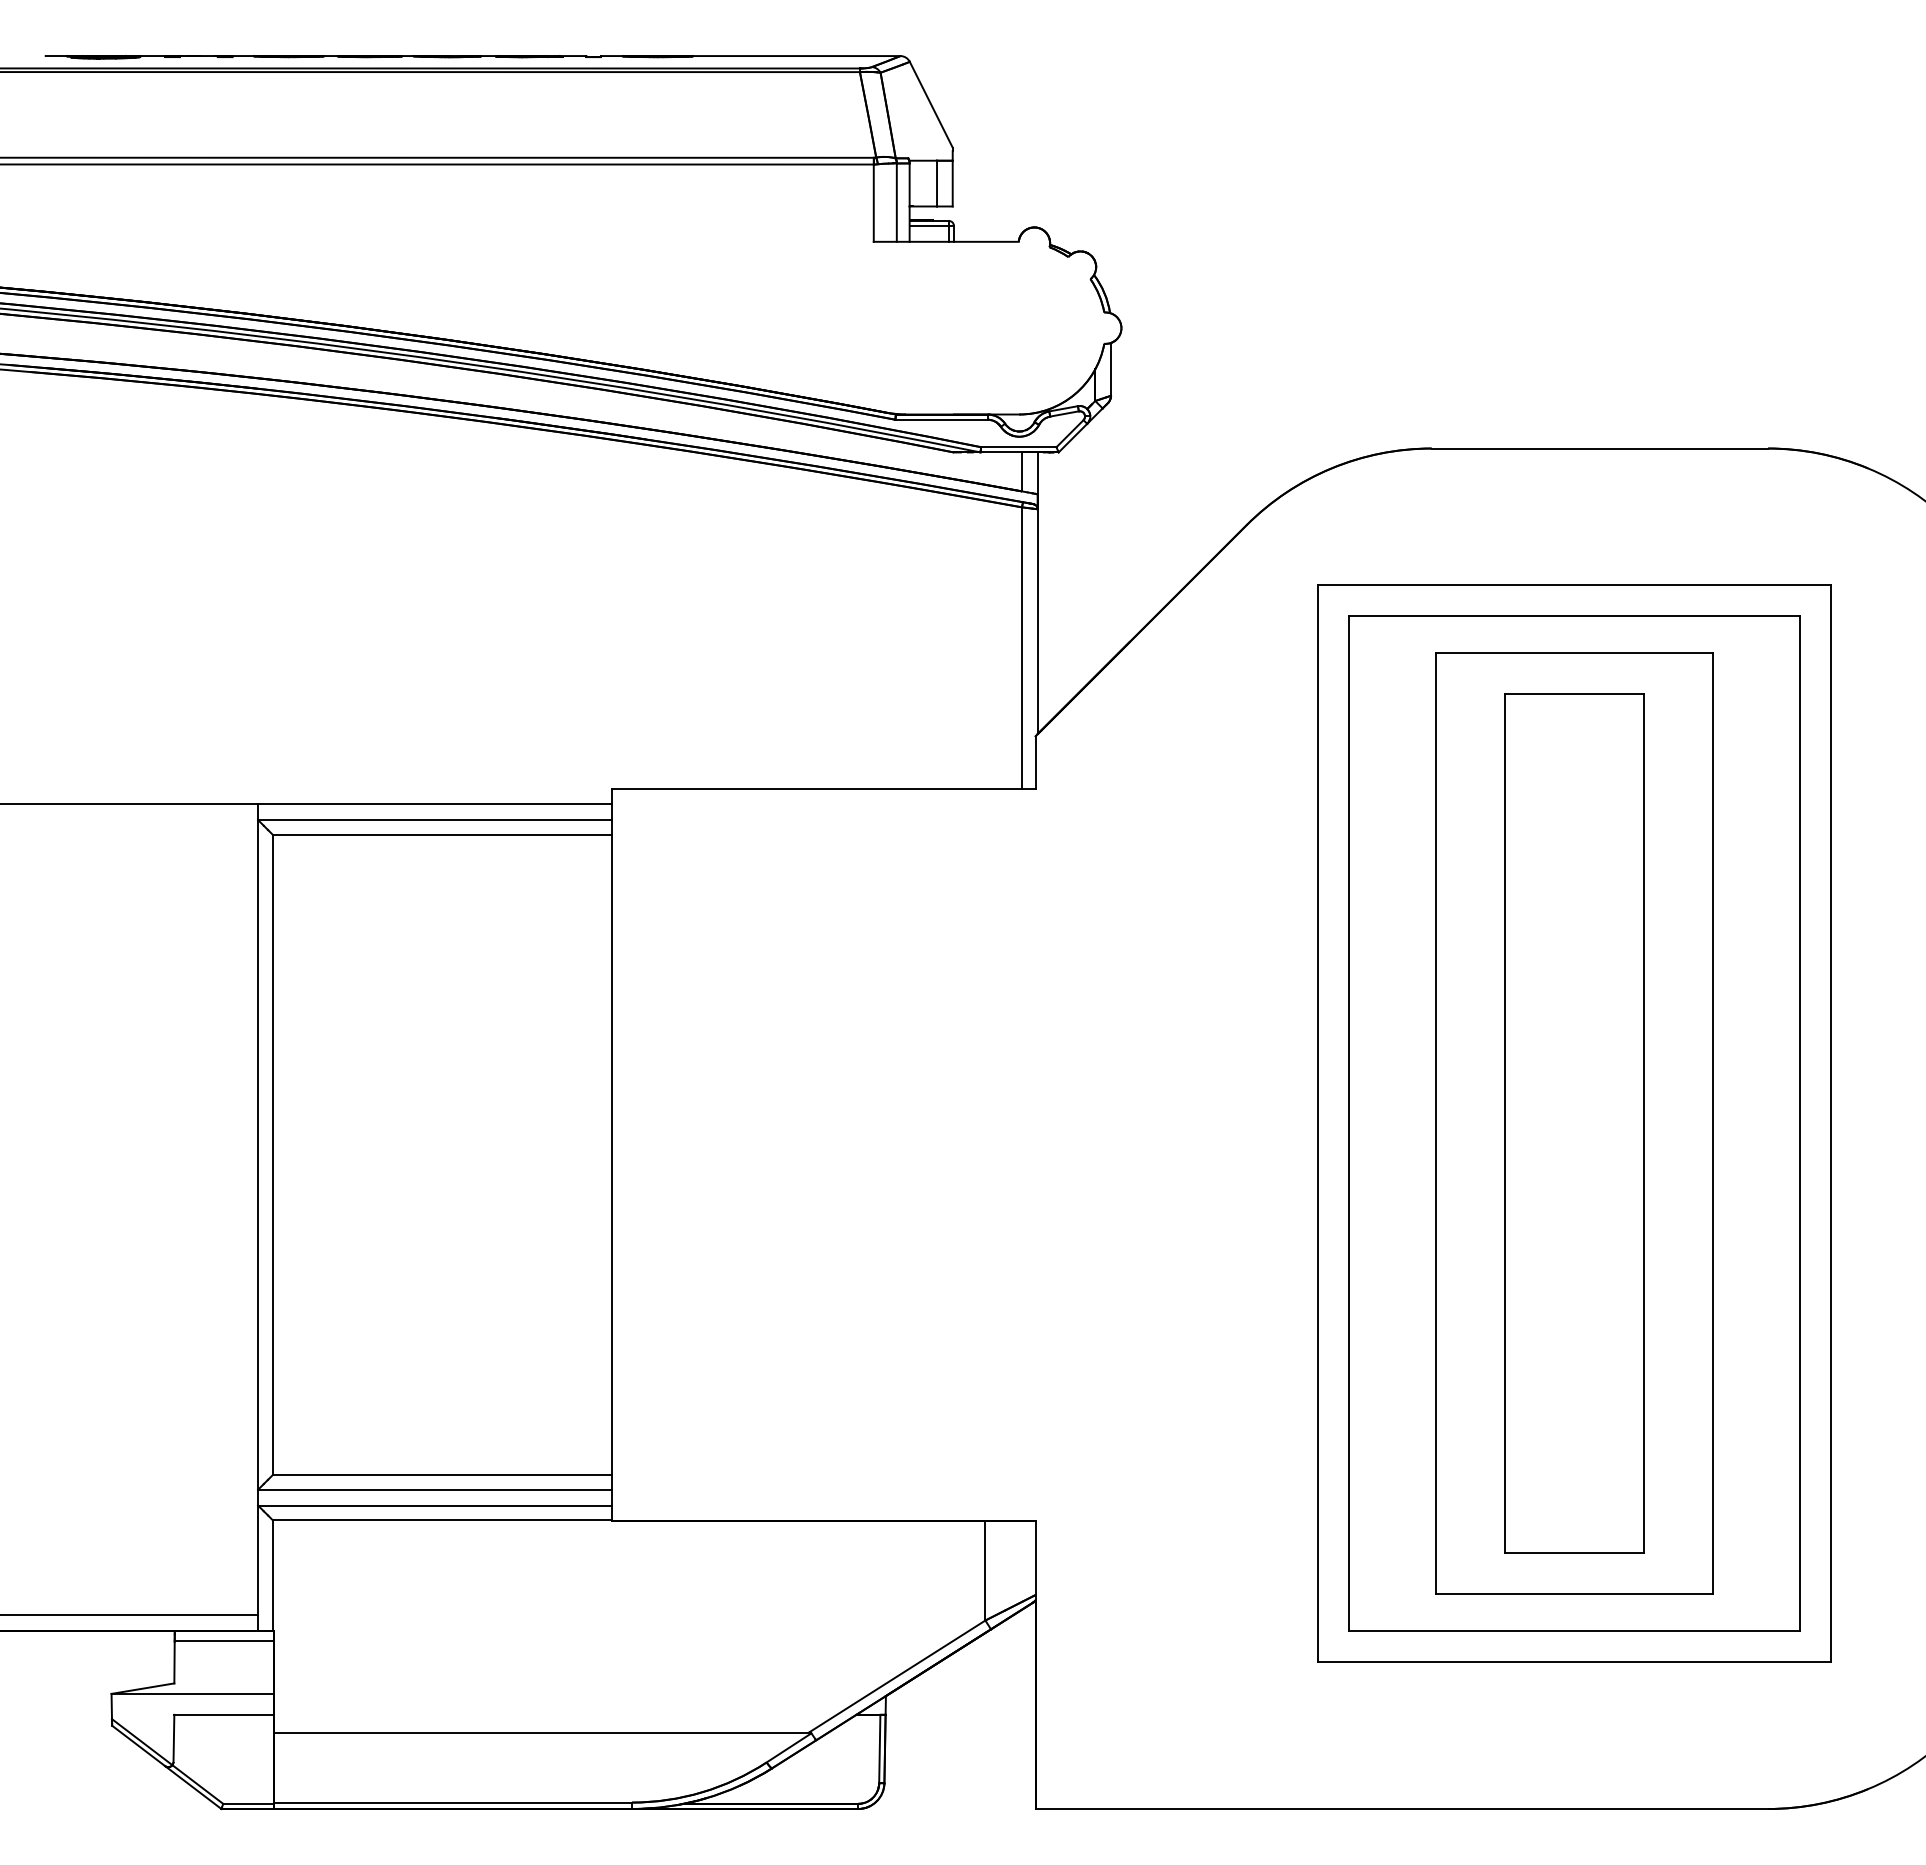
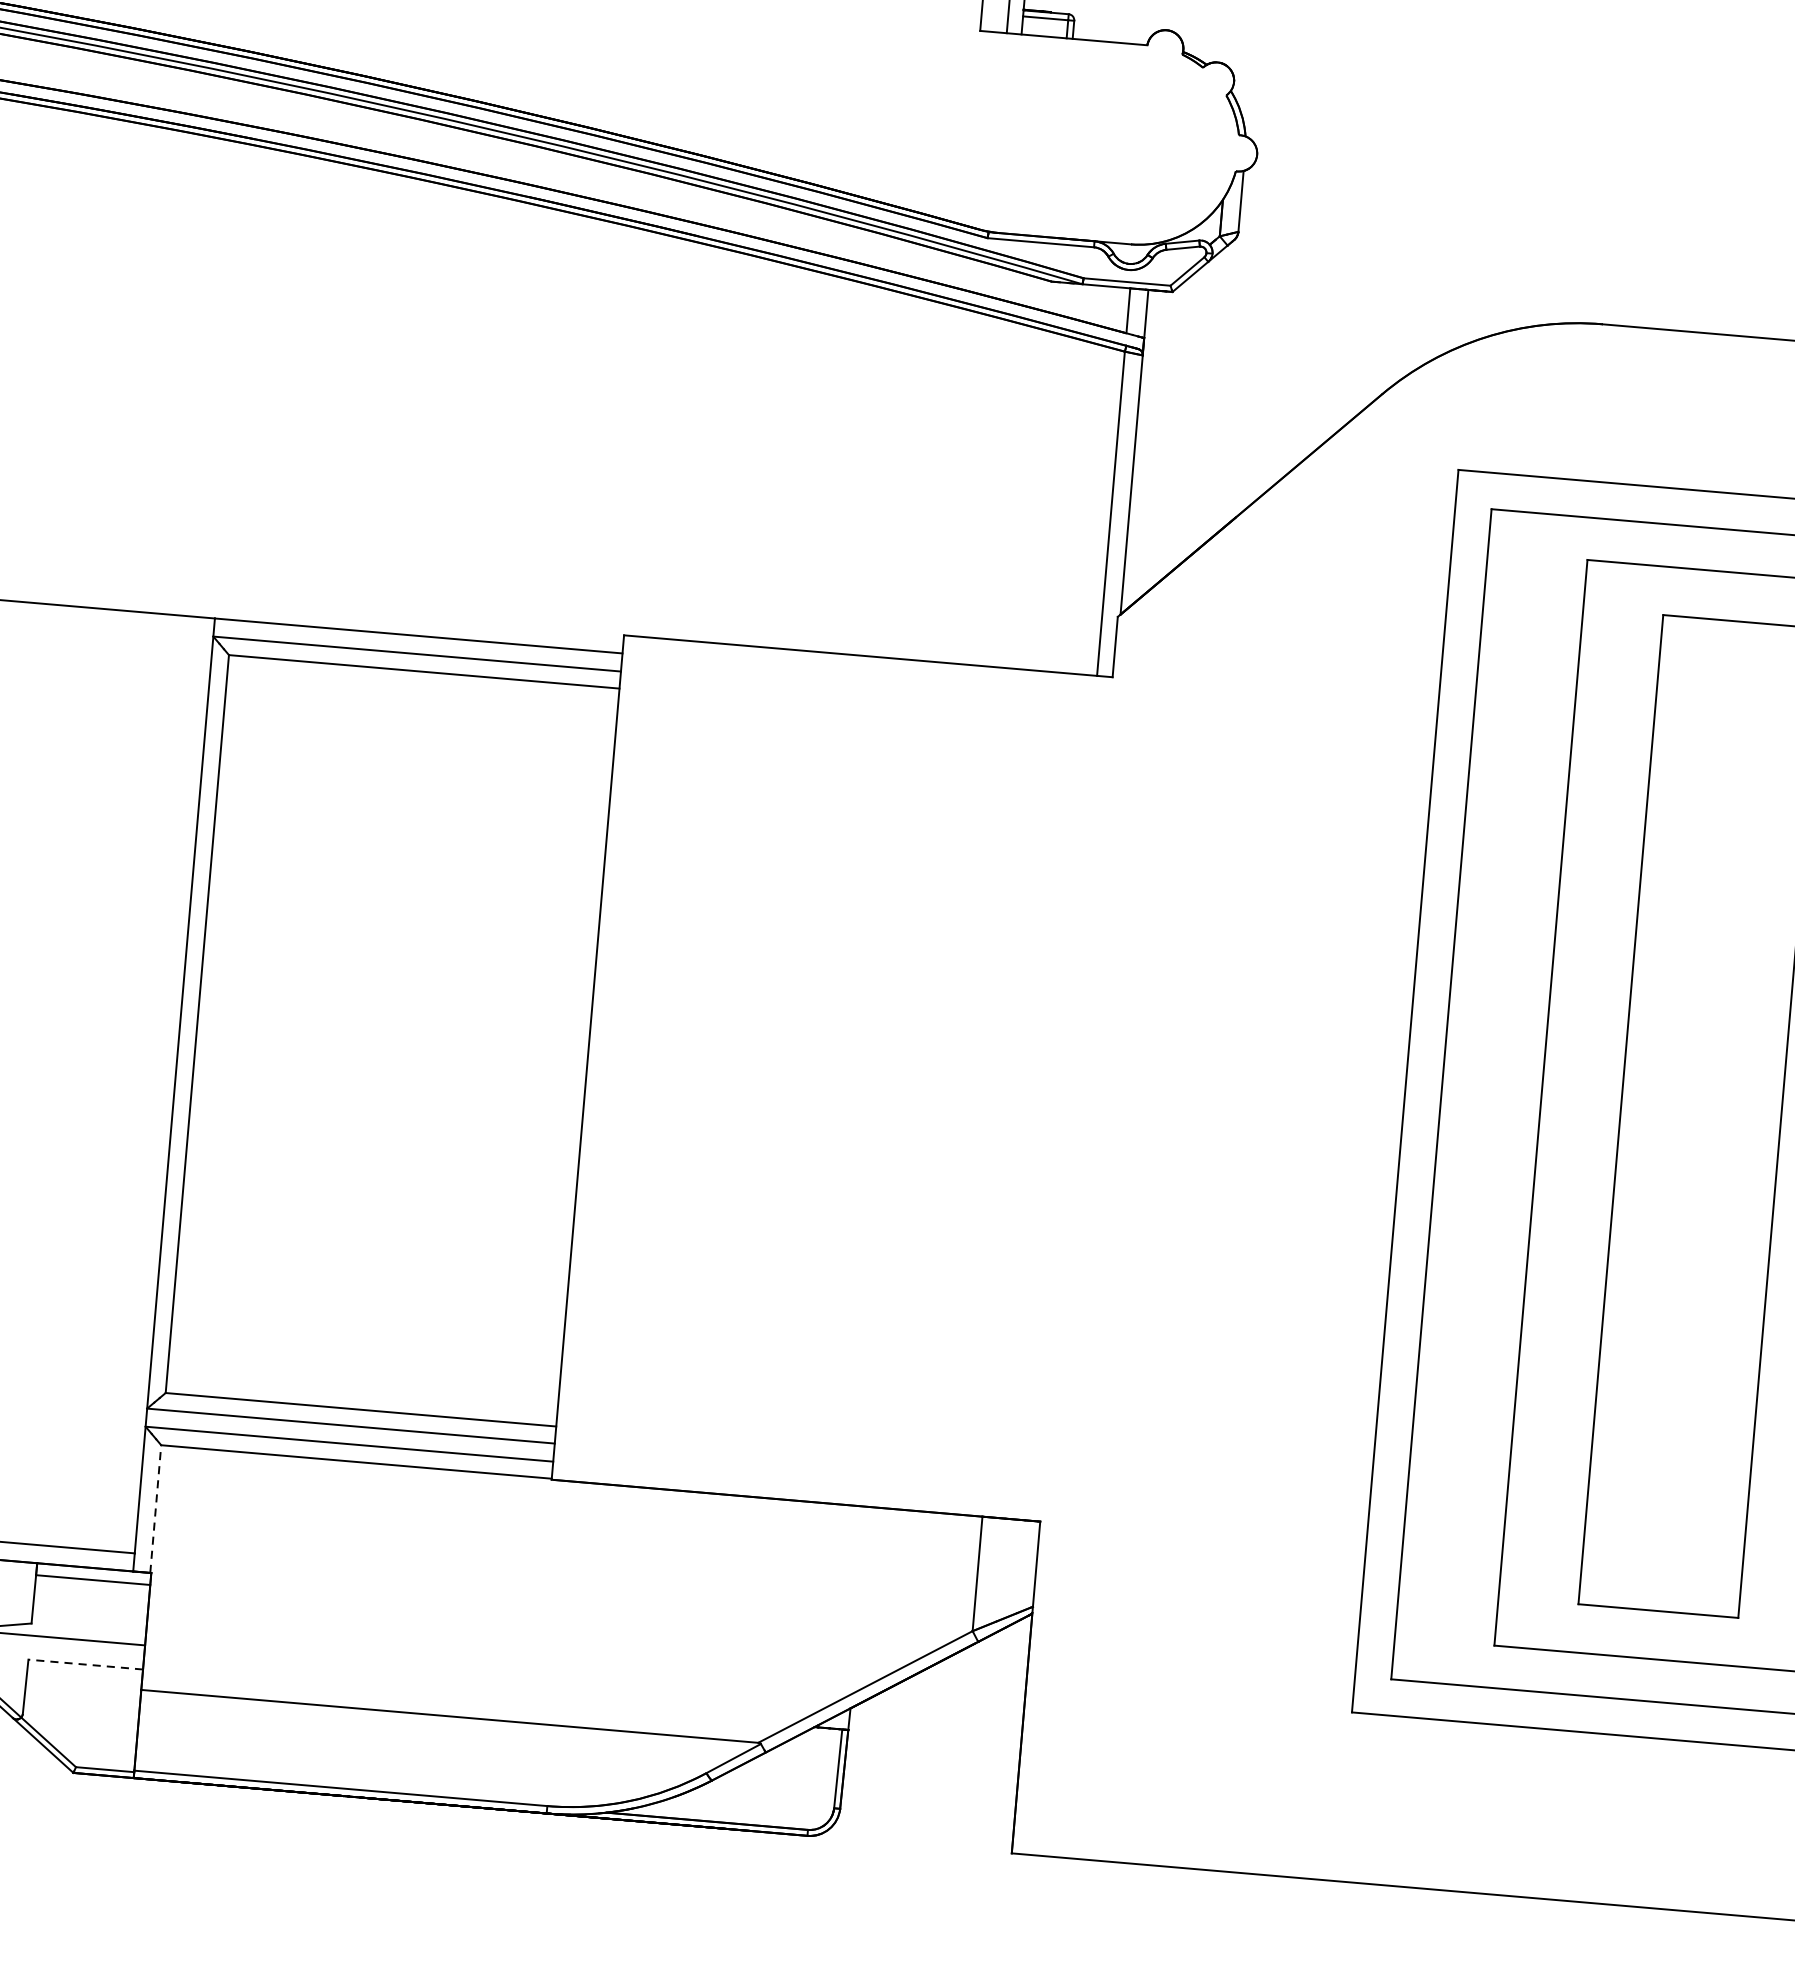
line: (272, 1575) -> (155, 1508), solid -> dashed
line: (224, 1714) -> (86, 1664), solid -> dashed

